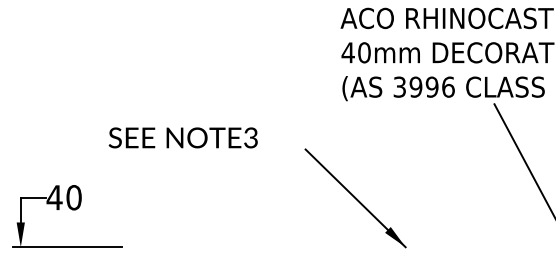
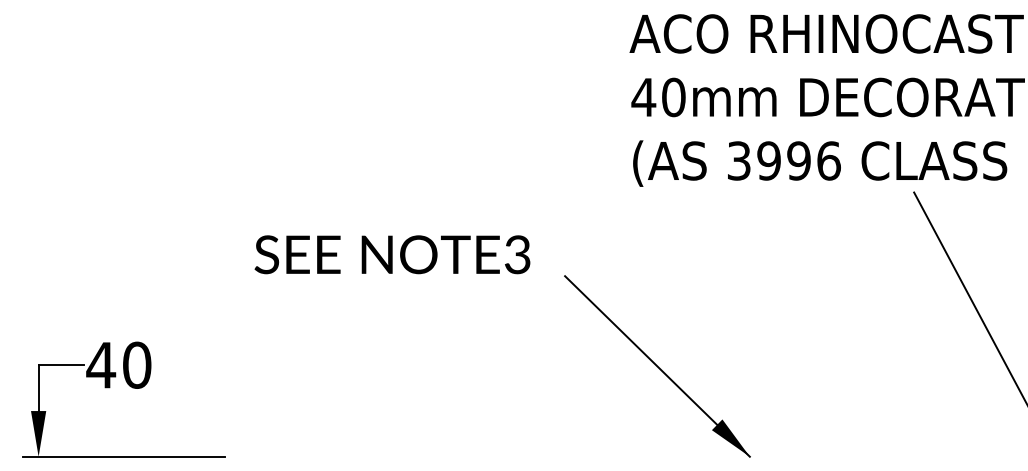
text: (182, 137) -> (391, 253), moved

